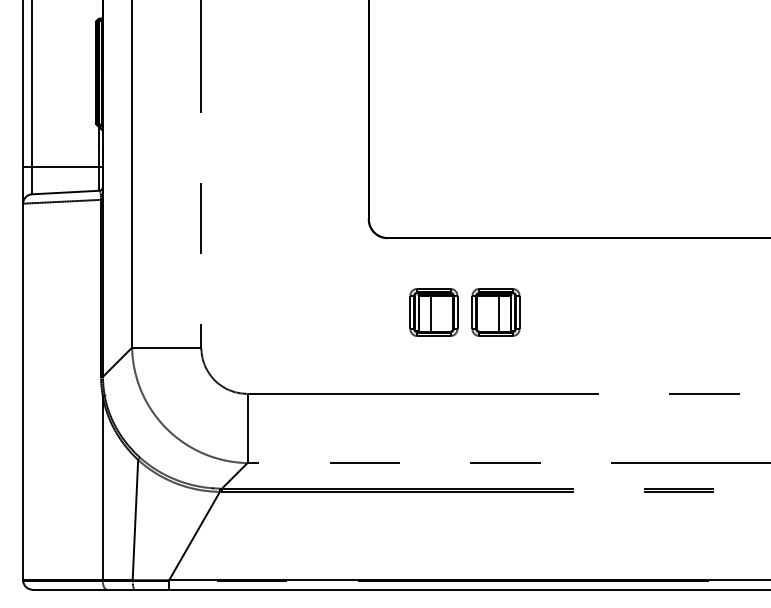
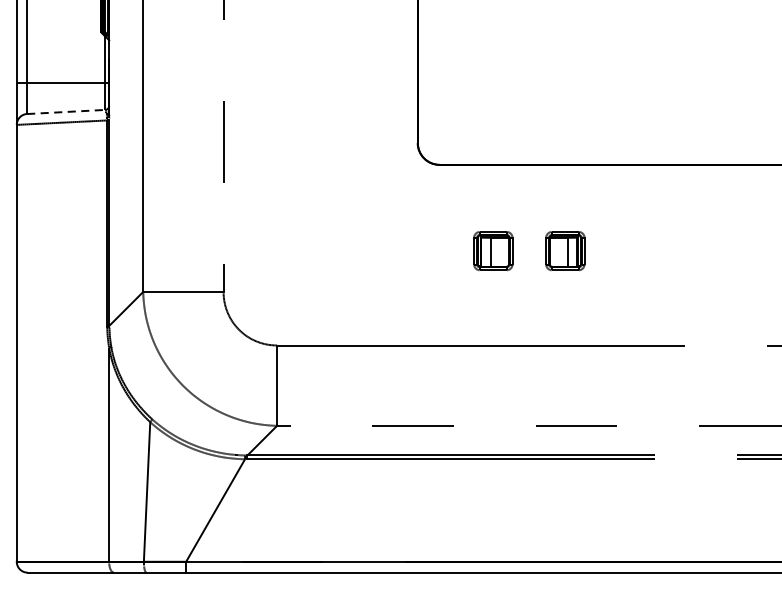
line: (65, 192) -> (65, 111), solid -> dashed
part: (433, 312) -> (492, 251), size x0.7
part: (495, 312) -> (564, 251), size x0.7

